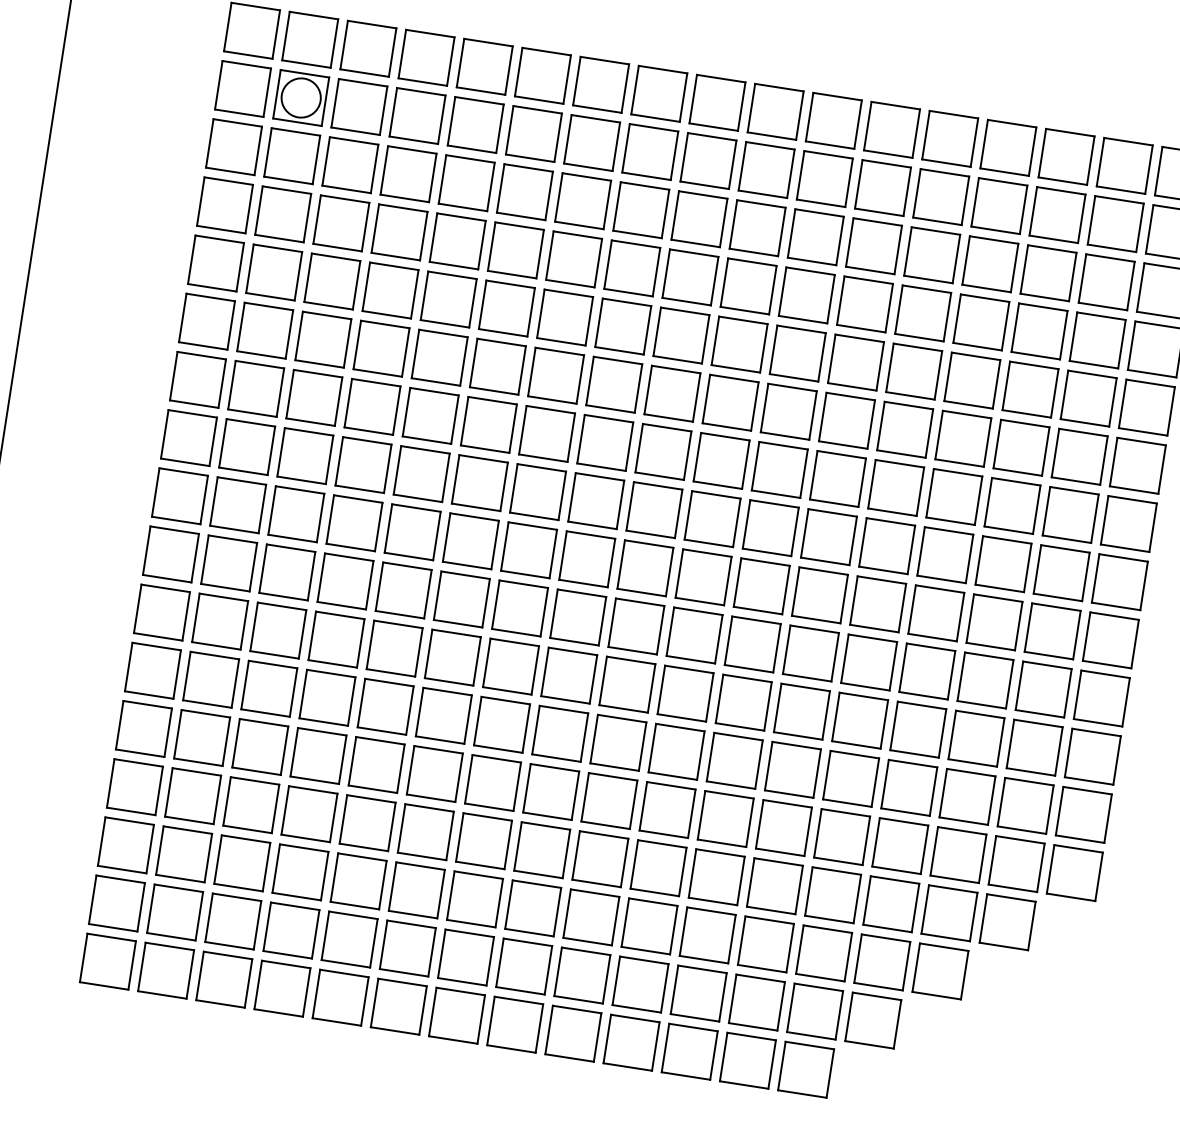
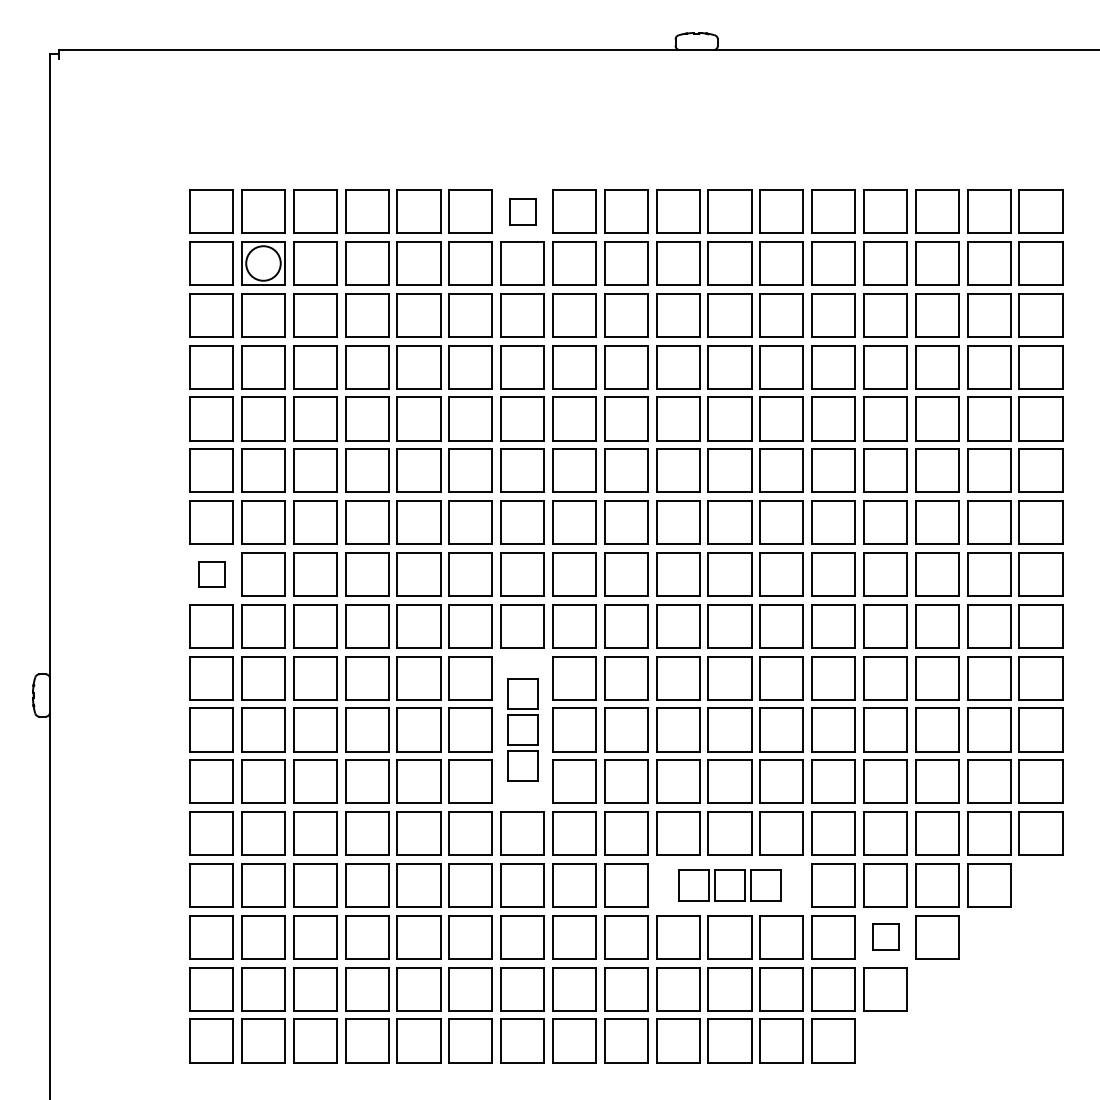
part: (600, 84) -> (522, 211), size x0.6
part: (188, 438) -> (211, 574), size x0.6
part: (510, 666) -> (522, 729), size x0.7
part: (716, 877) -> (729, 885), size x0.7
part: (882, 962) -> (885, 937), size x0.6

